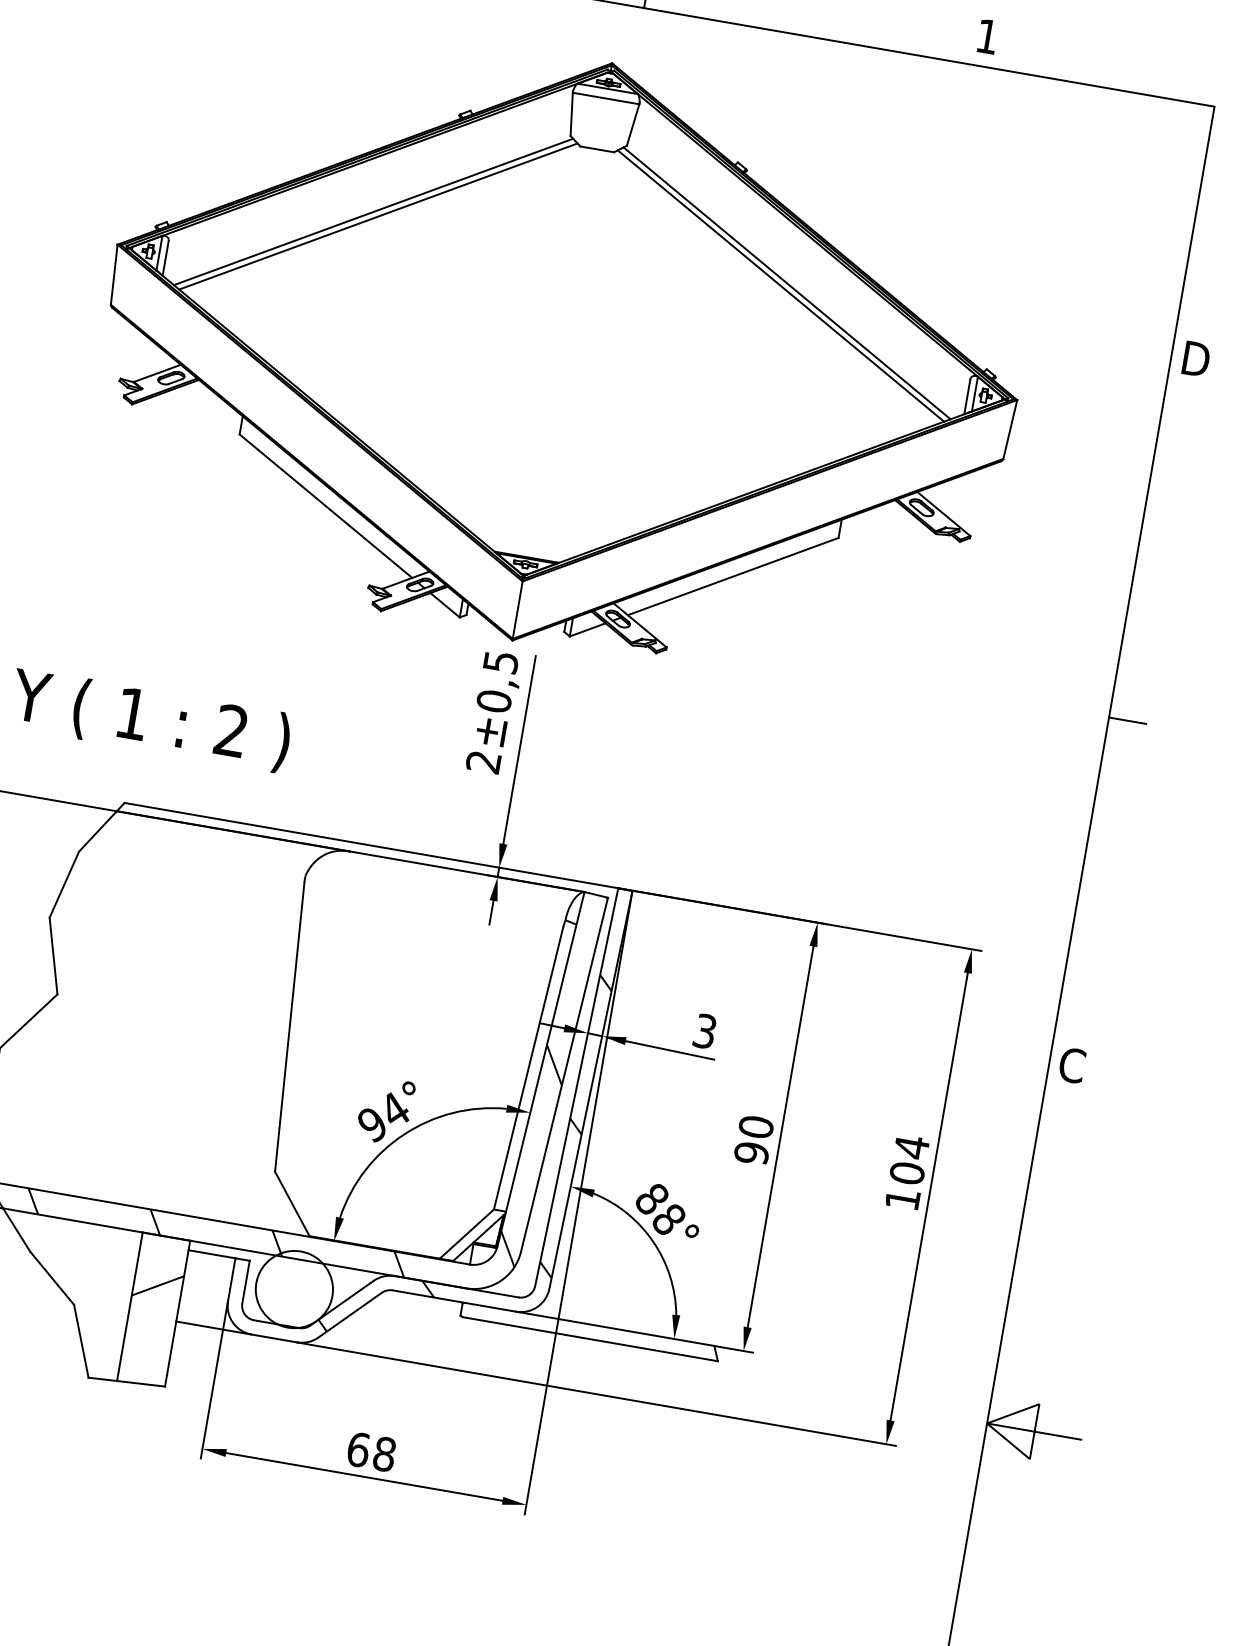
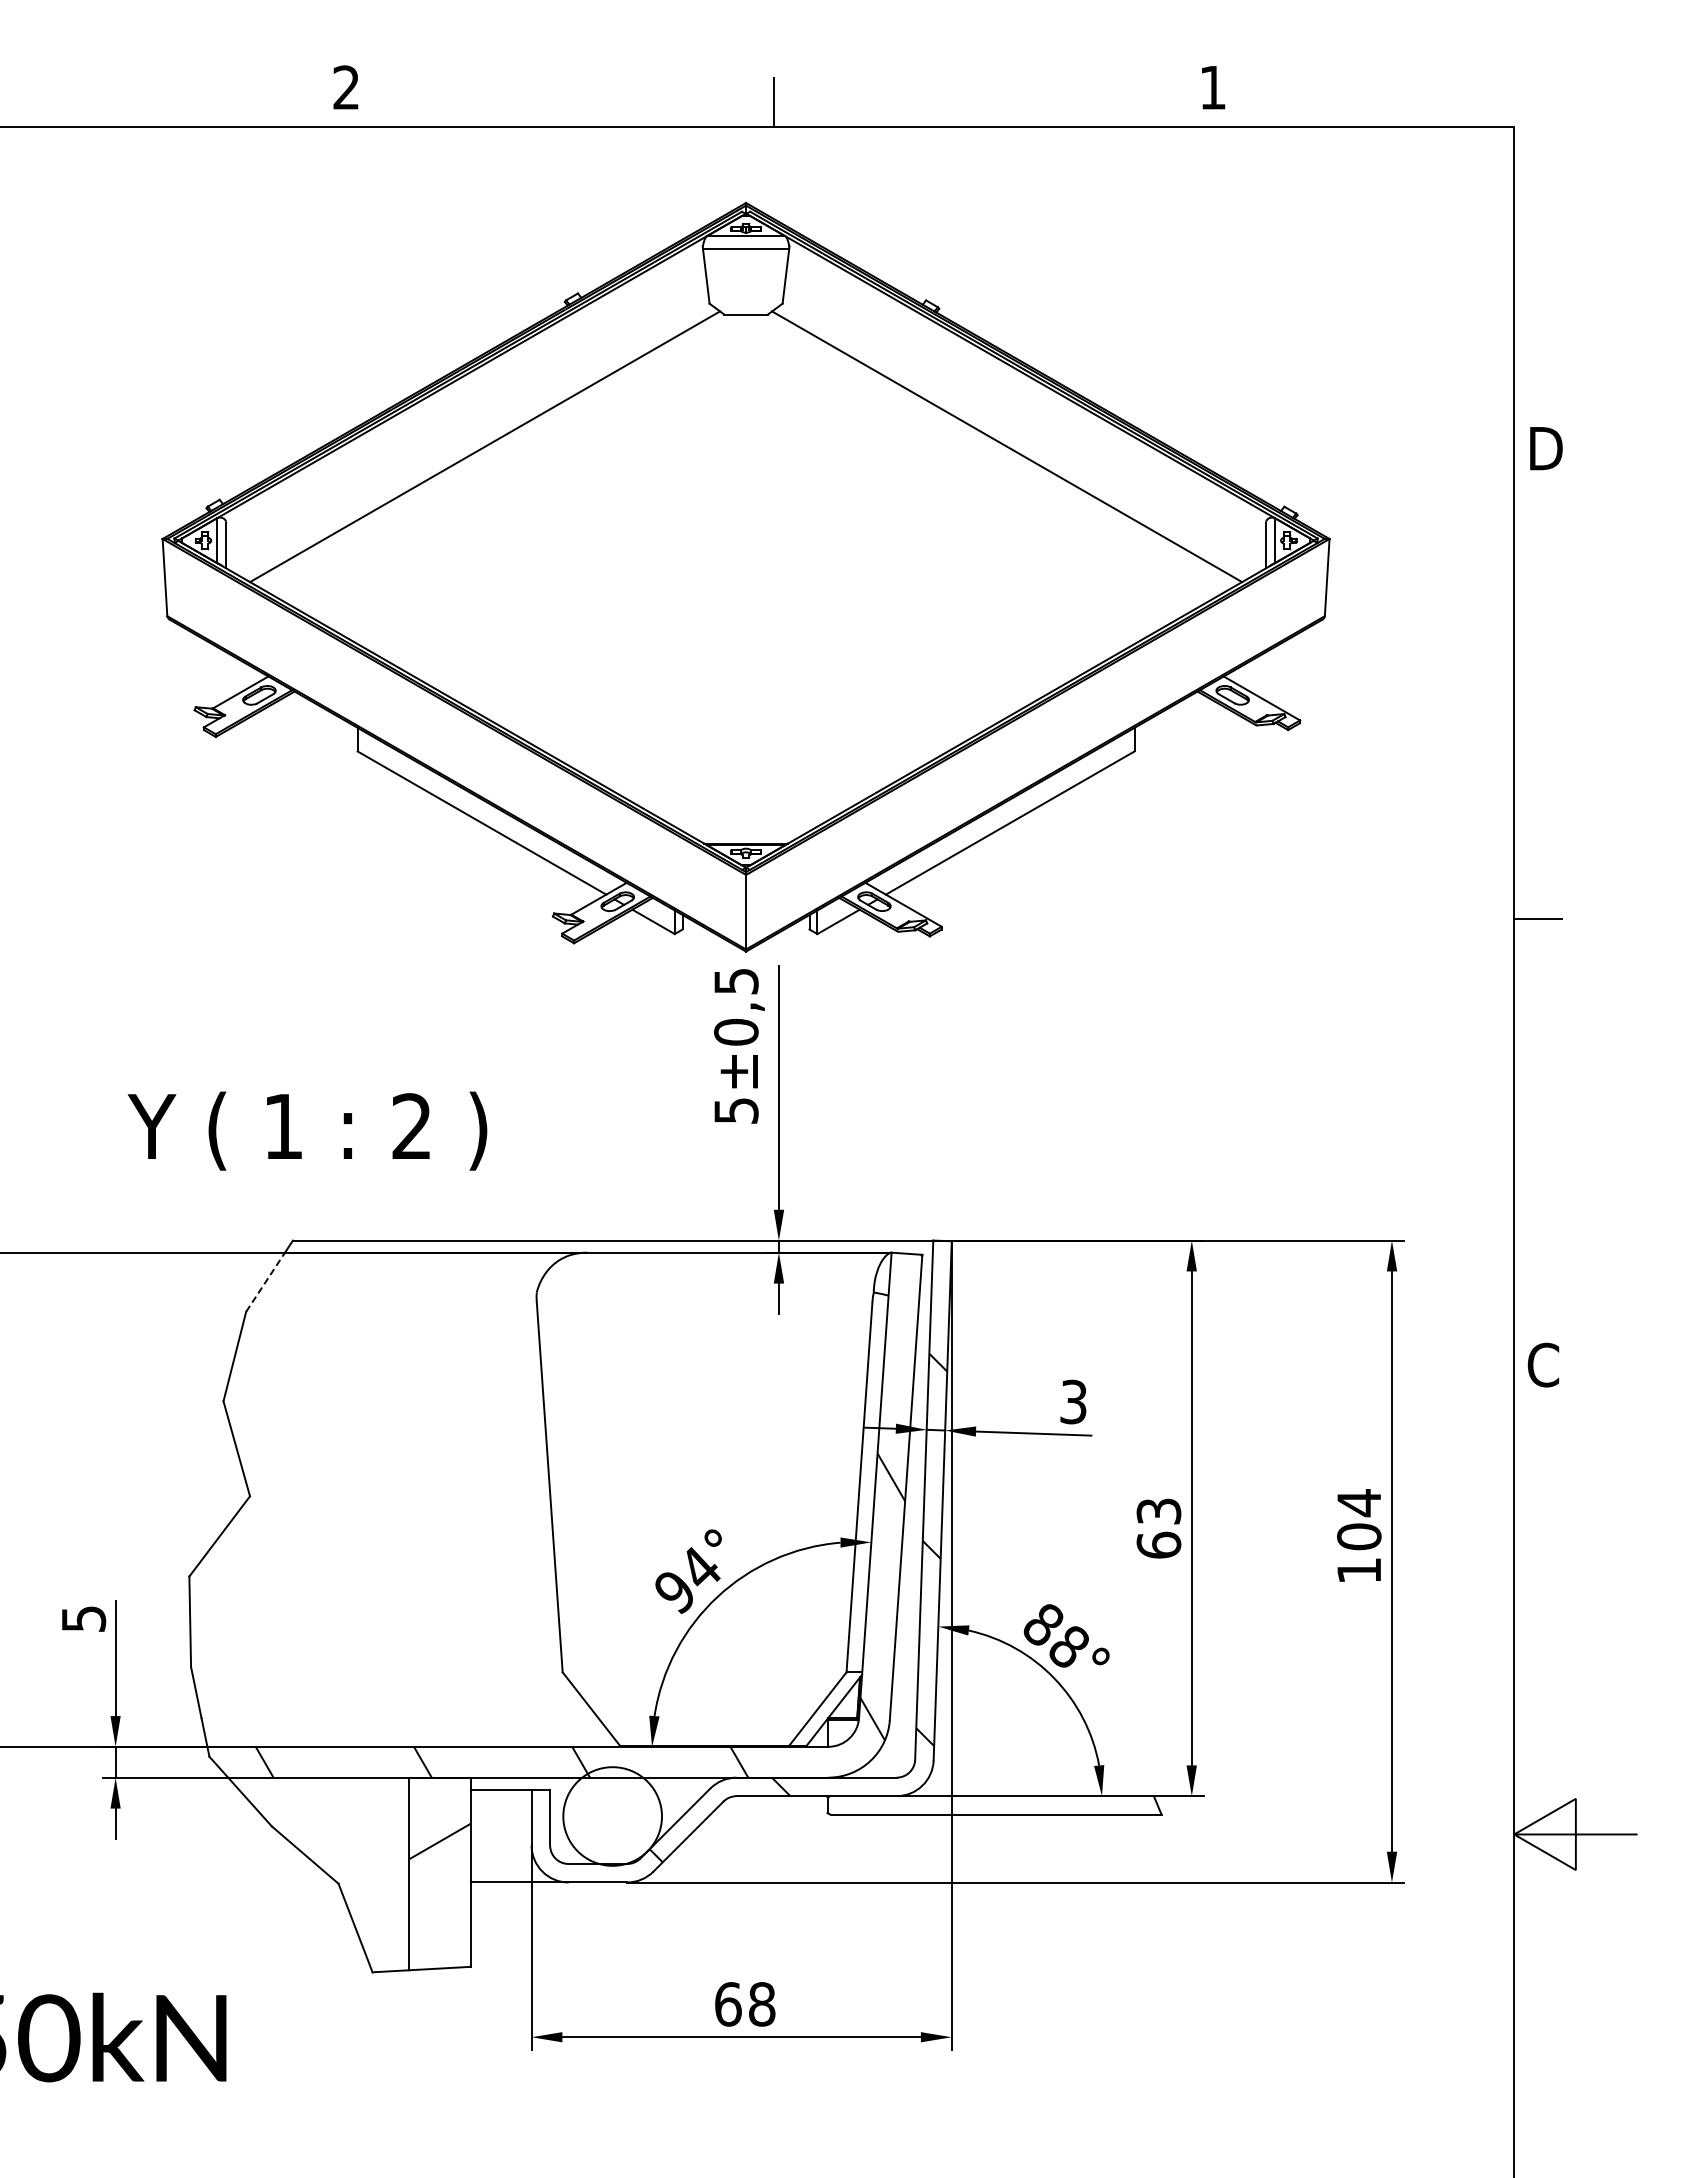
line: (373, 211) -> (477, 441), removed
line: (786, 282) -> (1013, 441), removed
text: (483, 761) -> (736, 1110), 2 -> 5
line: (98, 830) -> (265, 1281), solid -> dashed
text: (753, 1140) -> (1158, 1528), 90 -> 63

